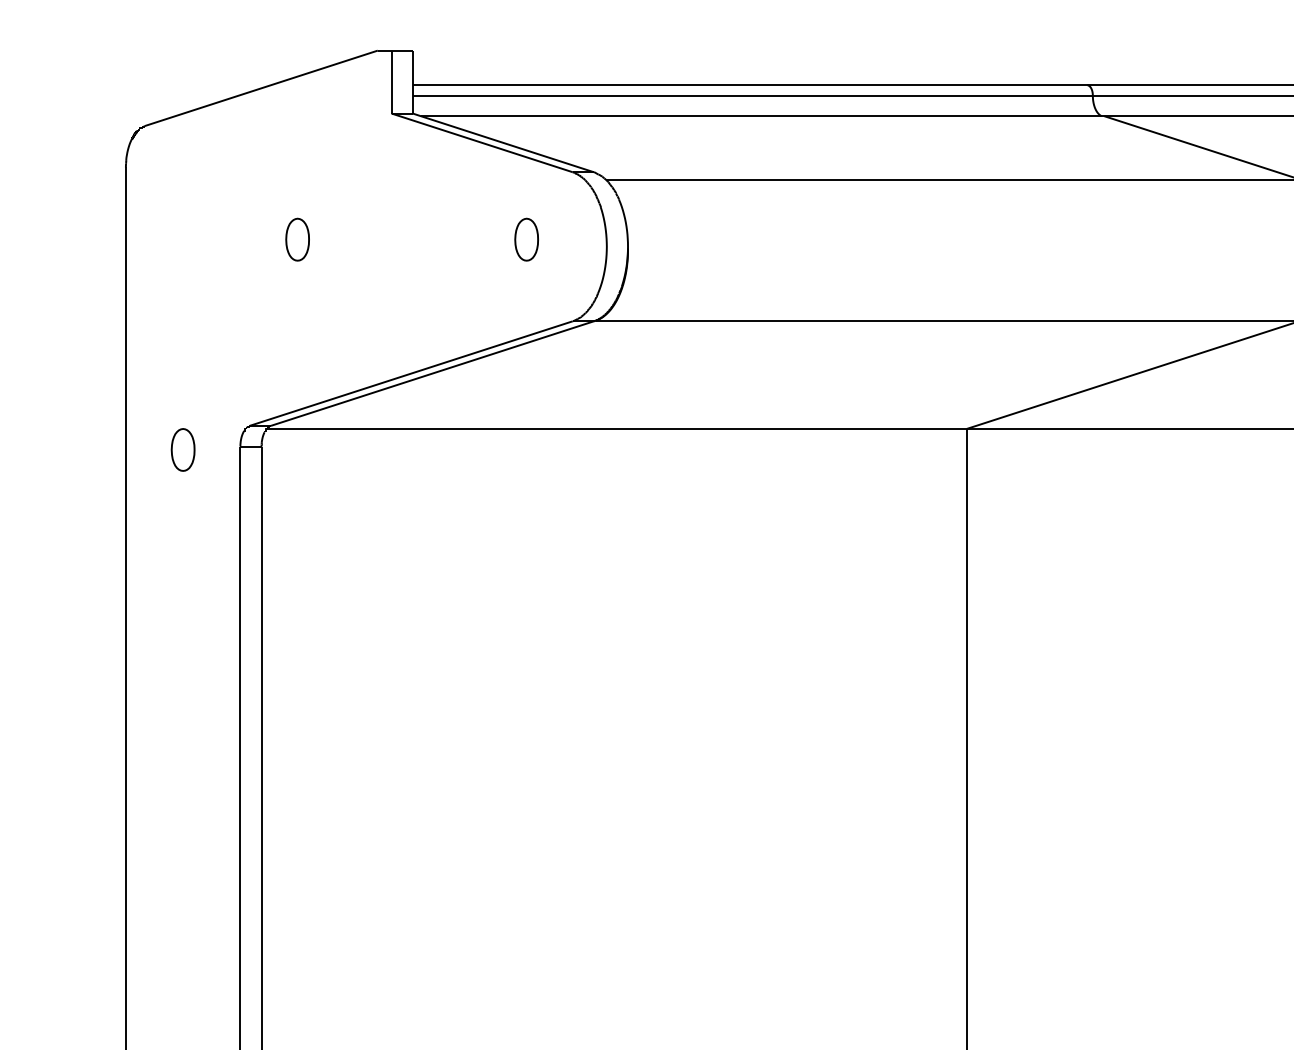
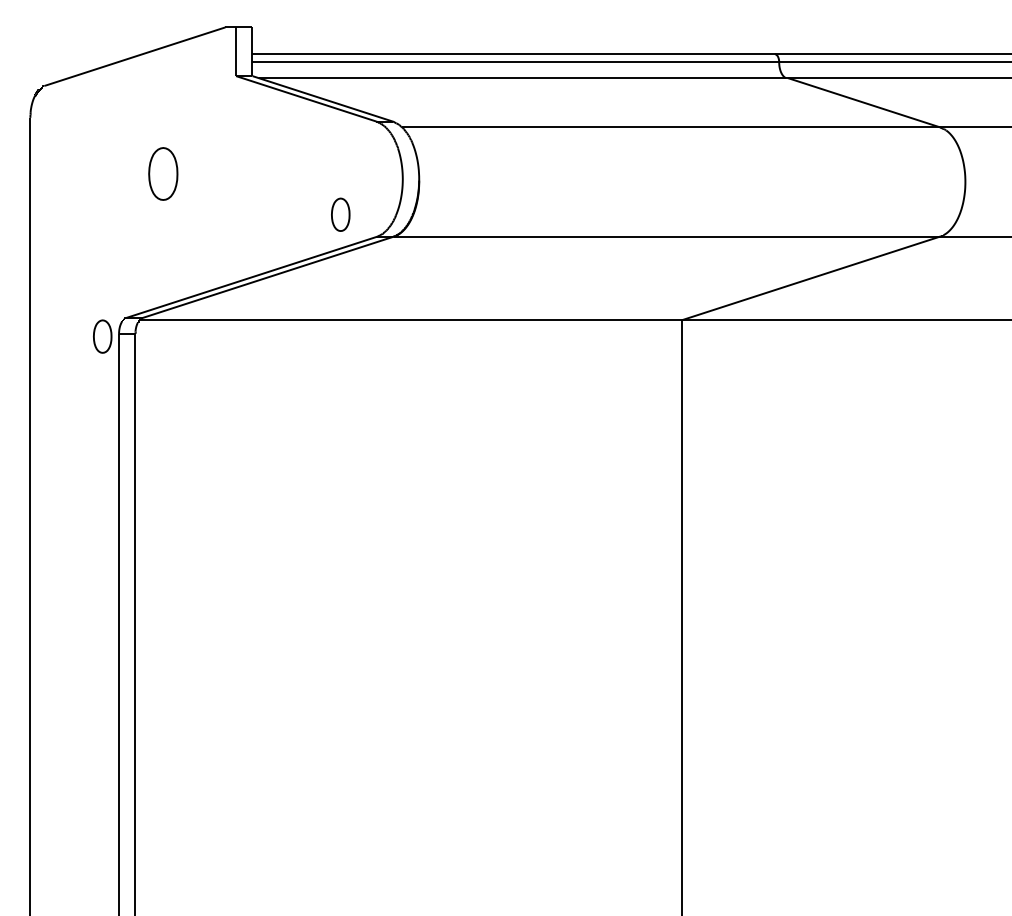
part: (297, 239) -> (163, 173), size x1.6
part: (526, 239) -> (340, 214), moved
part: (182, 449) -> (102, 336), moved

